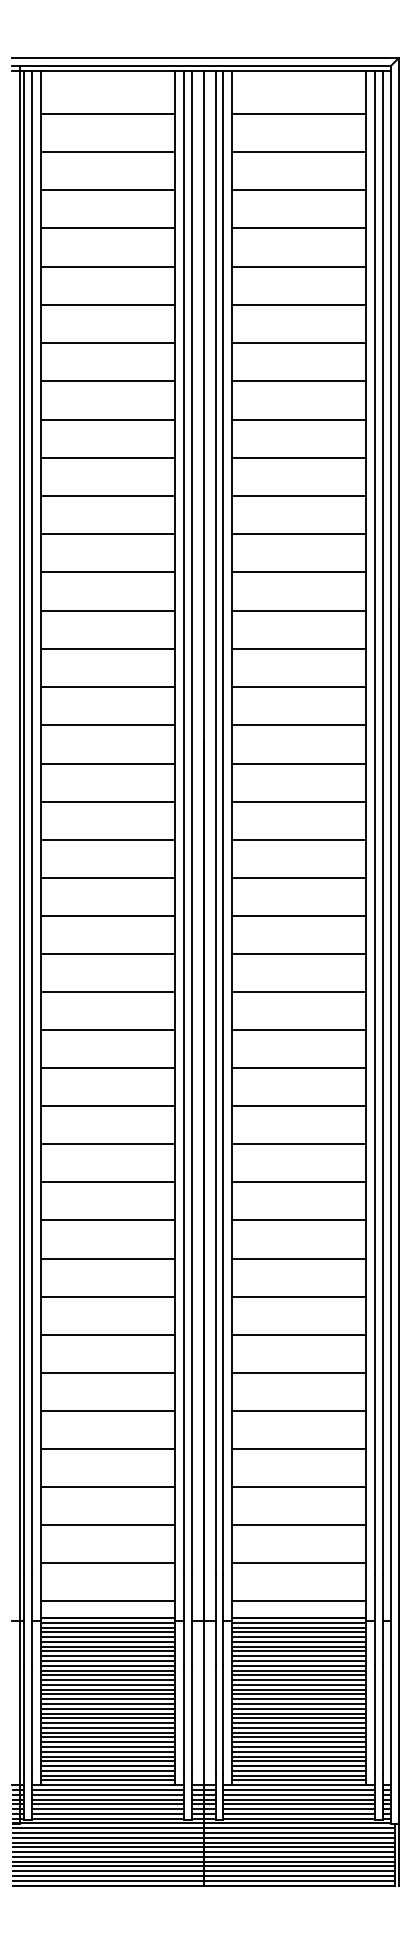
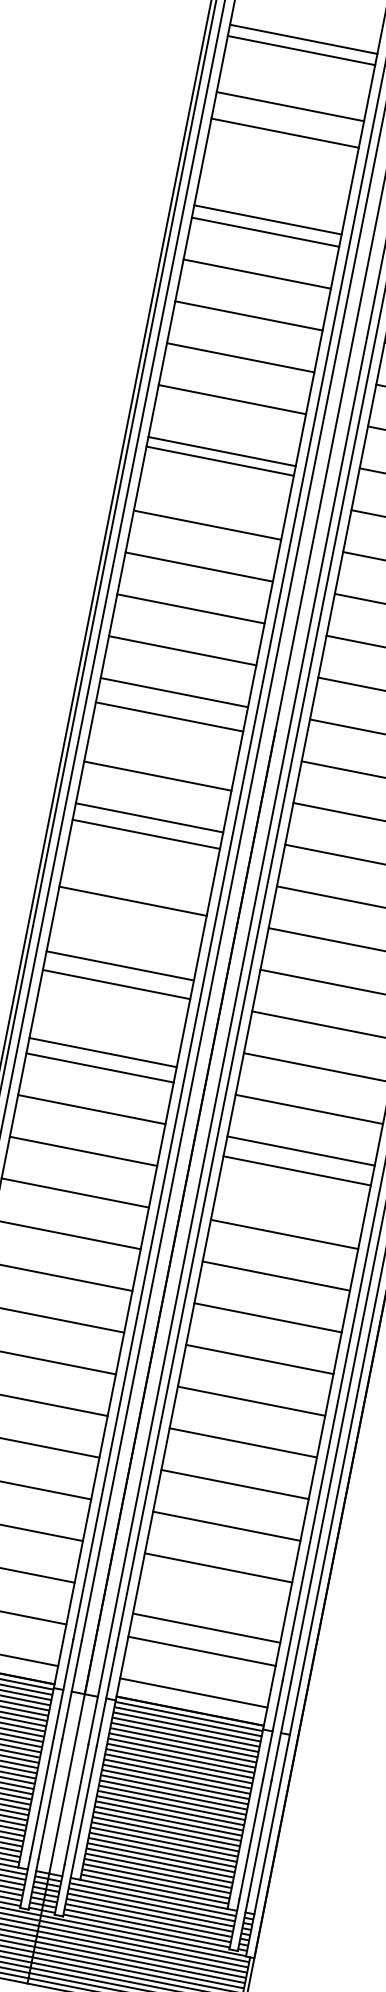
line: (107, 113) -> (303, 38), moved
line: (107, 151) -> (301, 49), moved
line: (107, 228) -> (284, 133), moved
line: (107, 266) -> (267, 219), moved
line: (107, 496) -> (219, 461), moved
line: (107, 534) -> (221, 451), moved
line: (107, 763) -> (169, 716), moved
line: (107, 877) -> (145, 833), moved
line: (107, 954) -> (119, 966), moved
line: (107, 1030) -> (102, 1052), moved
line: (298, 1144) -> (296, 1170), moved
line: (298, 1525) -> (205, 1628), moved

